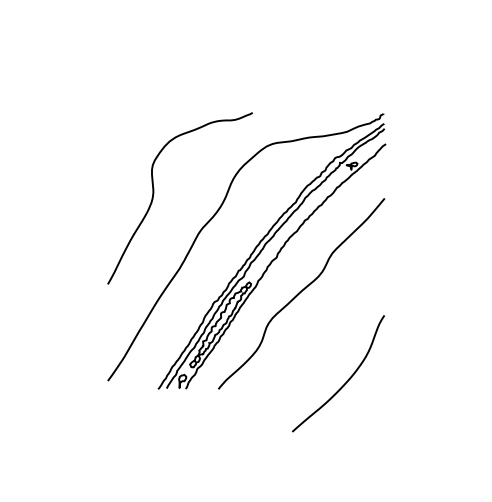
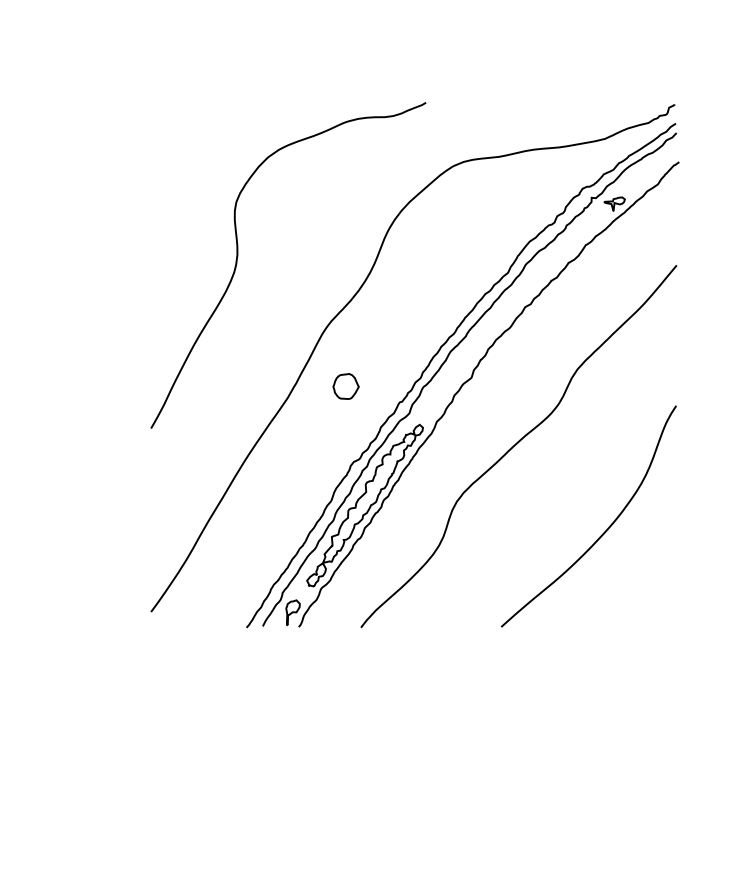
part: (210, 261) -> (345, 385), added
curve: (347, 379) -> (606, 527), moved

